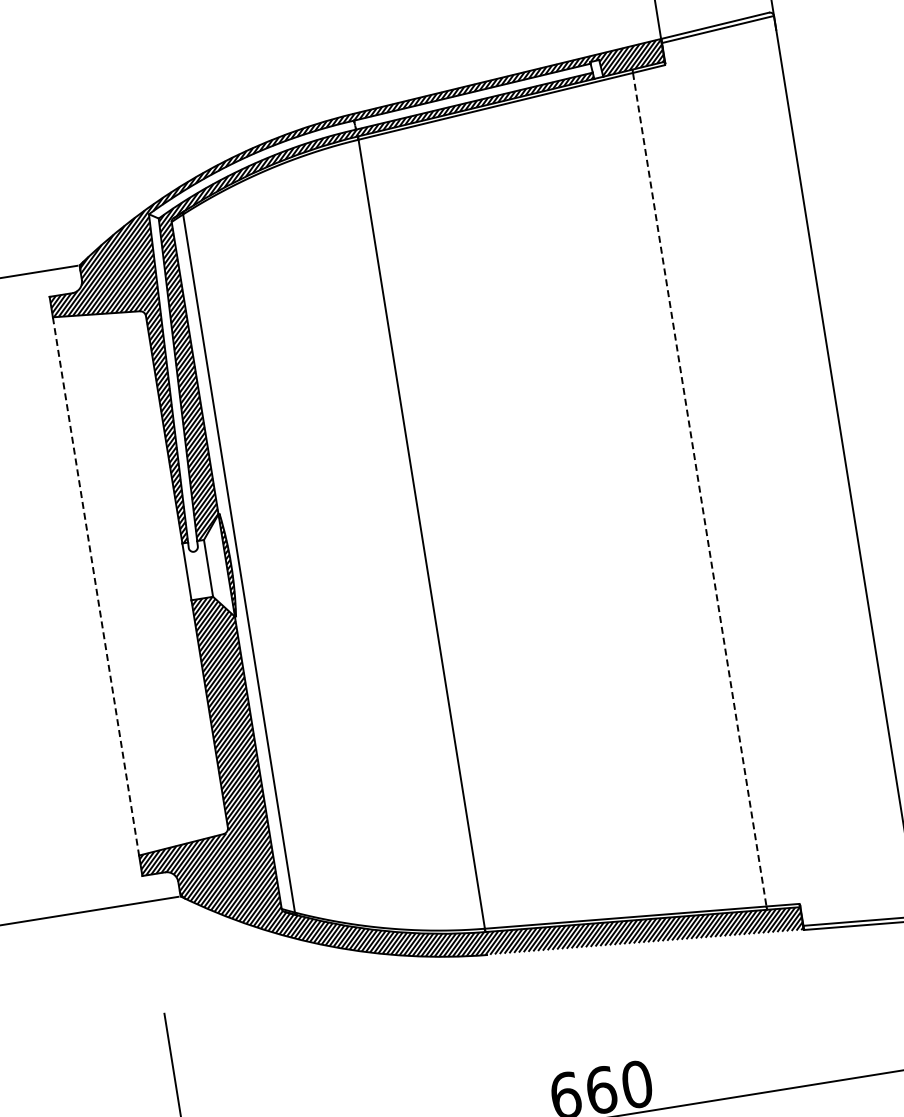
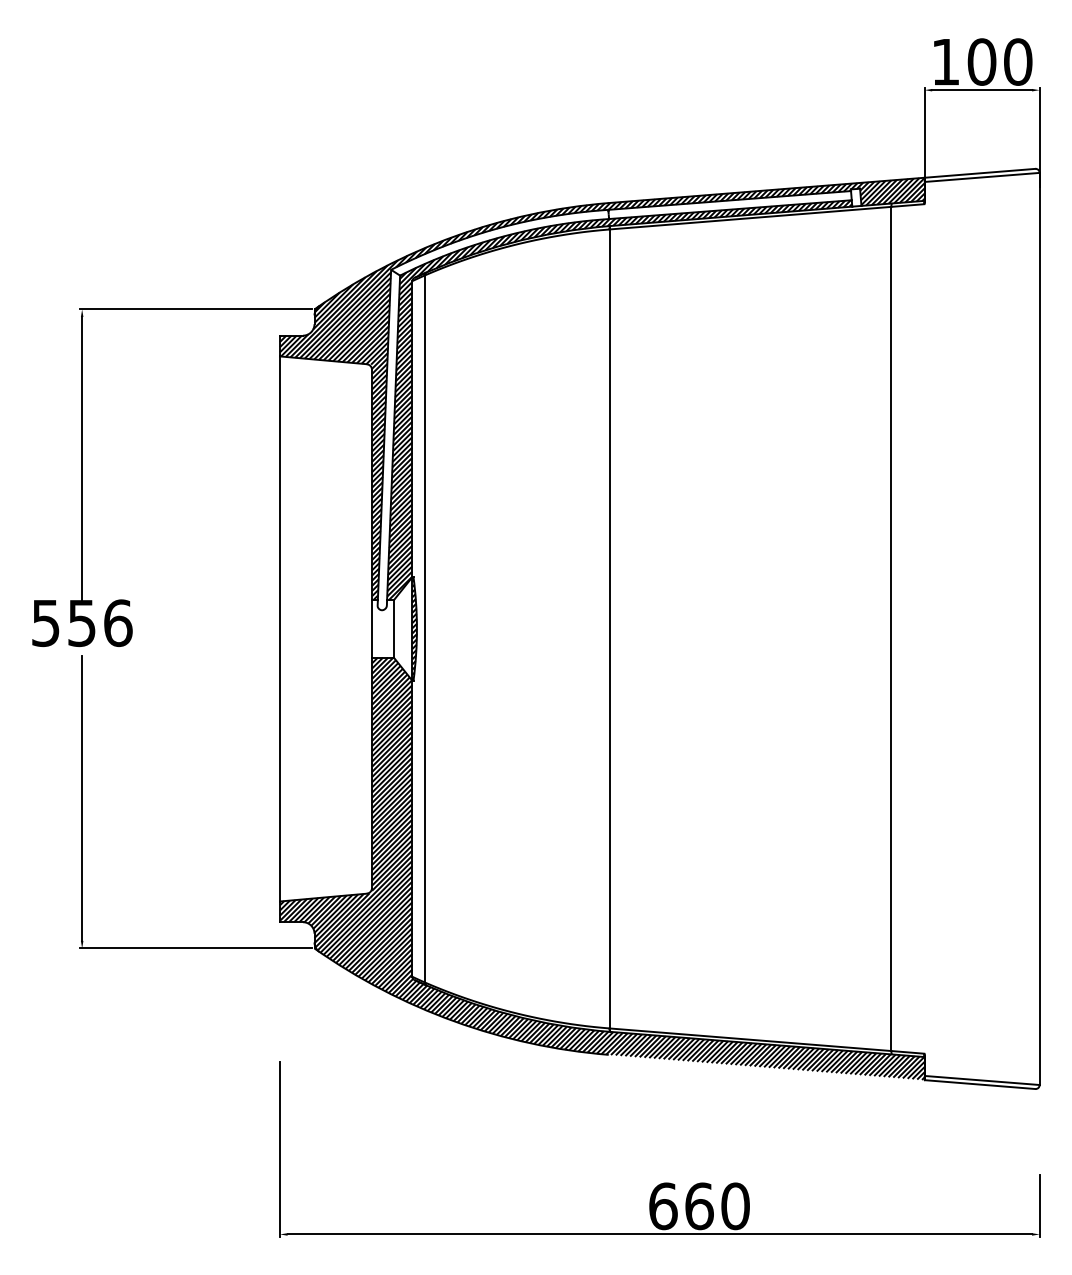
line: (699, 490) -> (891, 629), dashed -> solid
line: (95, 586) -> (279, 628), dashed -> solid

